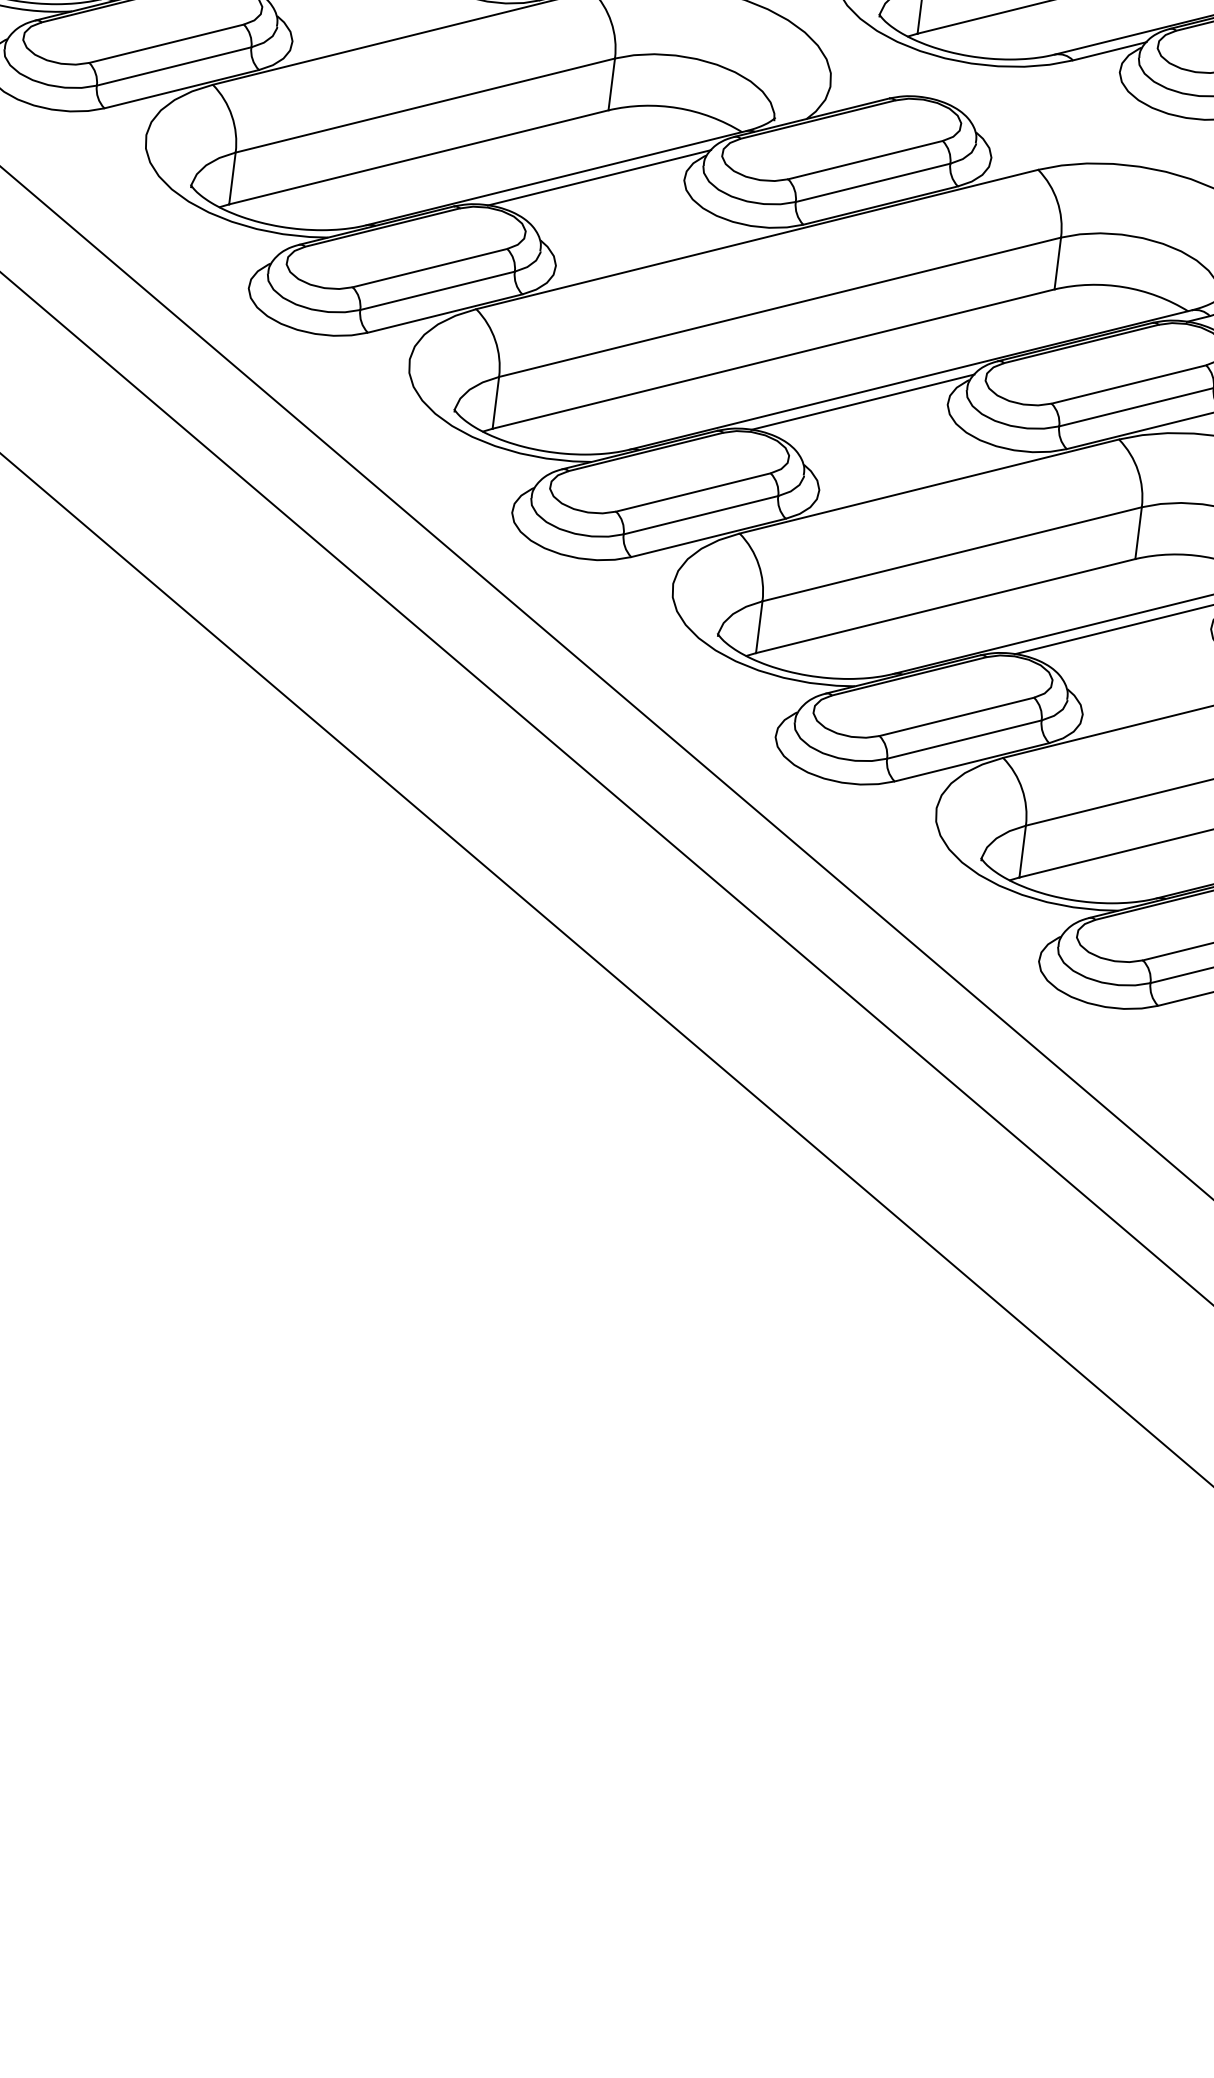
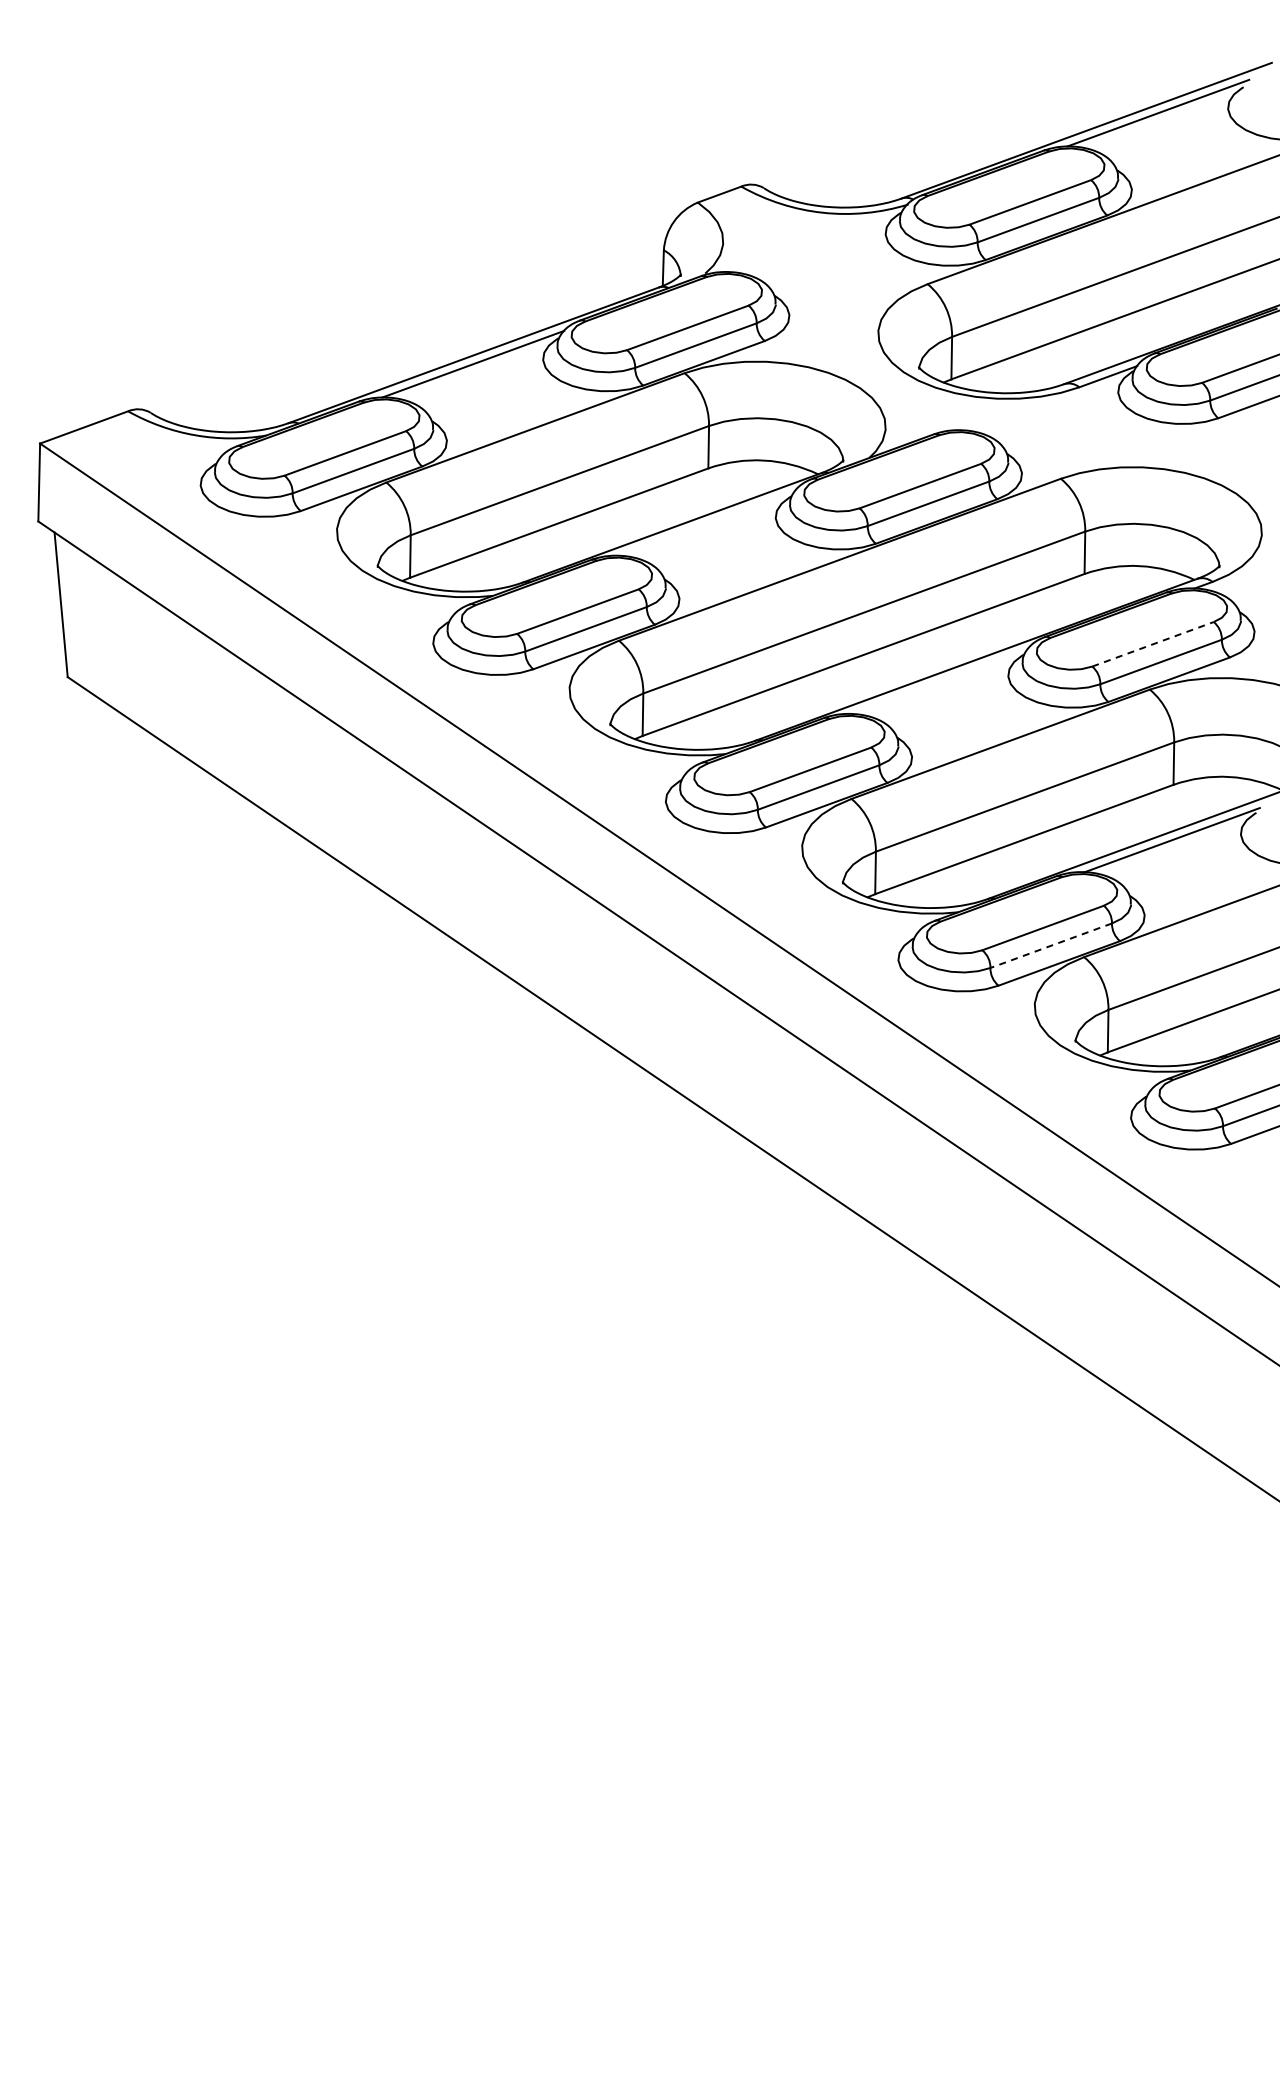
line: (598, 177) -> (706, 523), removed
line: (1128, 384) -> (1152, 644), solid -> dashed
line: (862, 401) -> (939, 681), removed
line: (964, 739) -> (1051, 945), solid -> dashed

